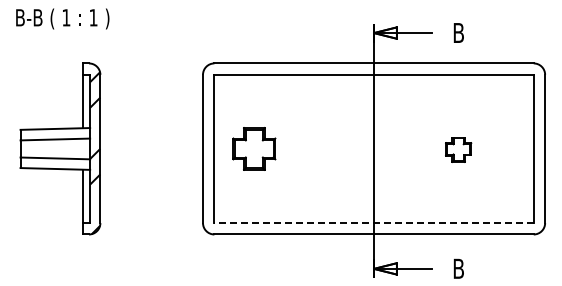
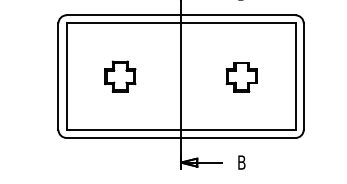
part: (254, 148) -> (120, 76), moved
part: (458, 149) -> (241, 77), size x1.67
line: (374, 223) -> (181, 130), dashed -> solid

